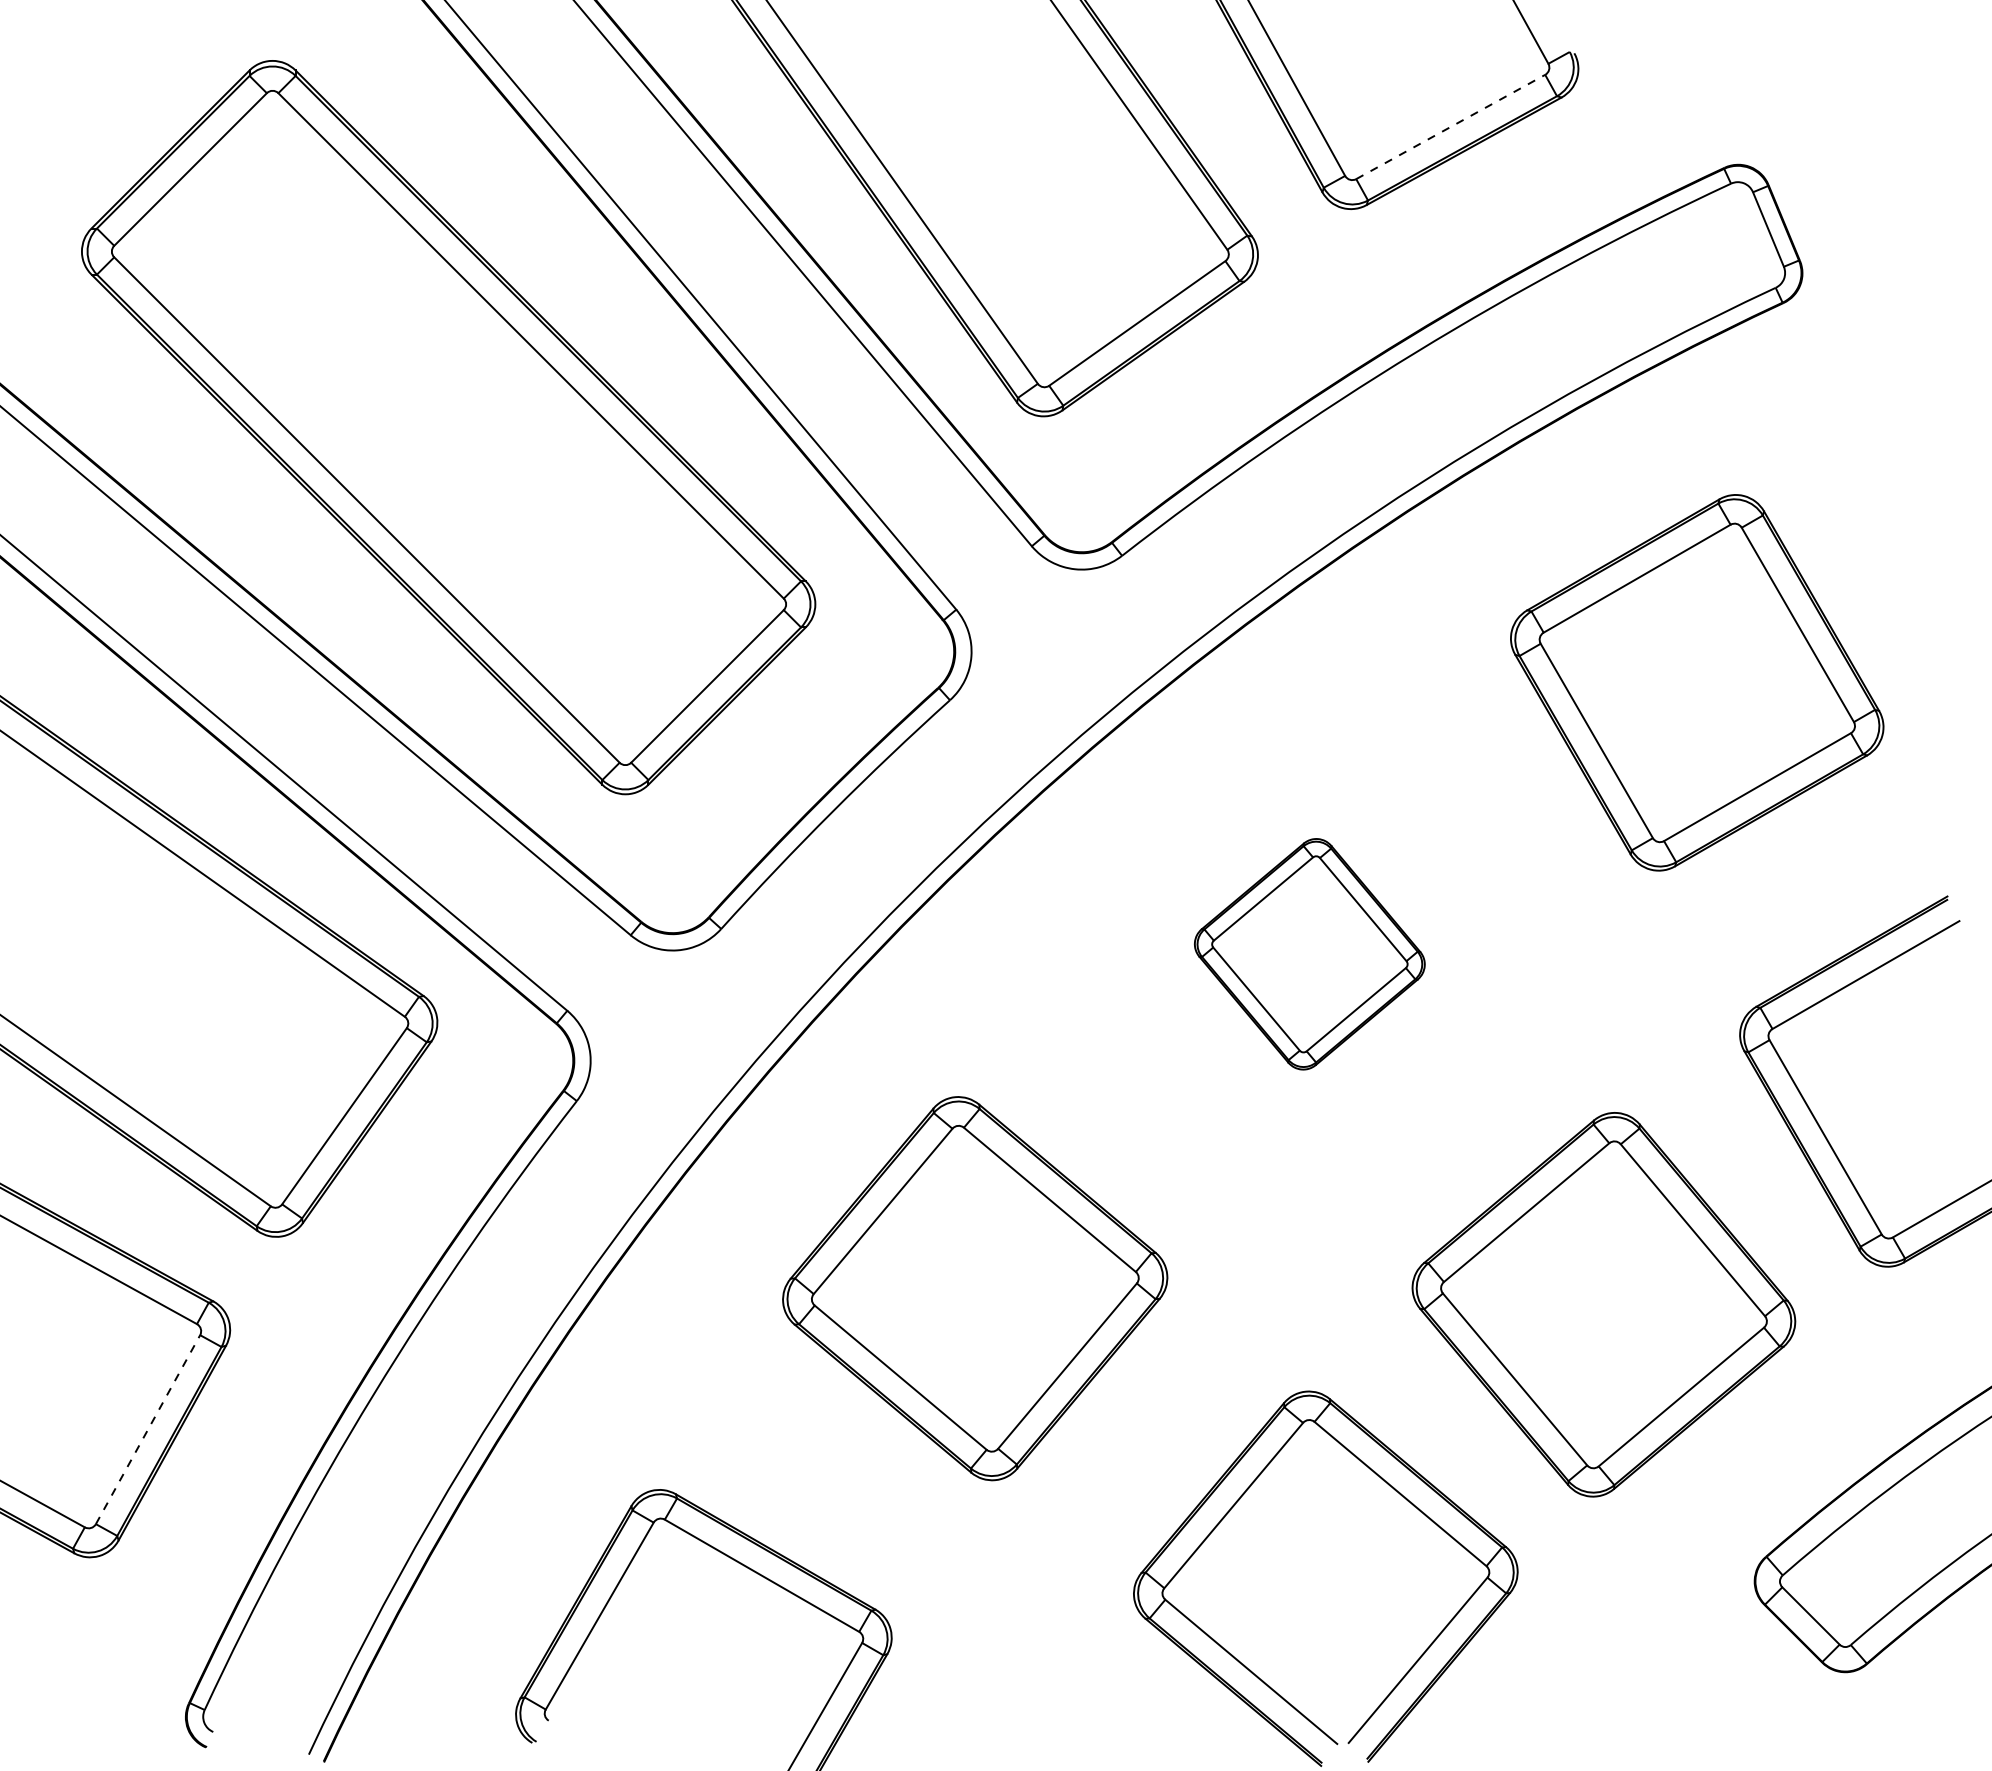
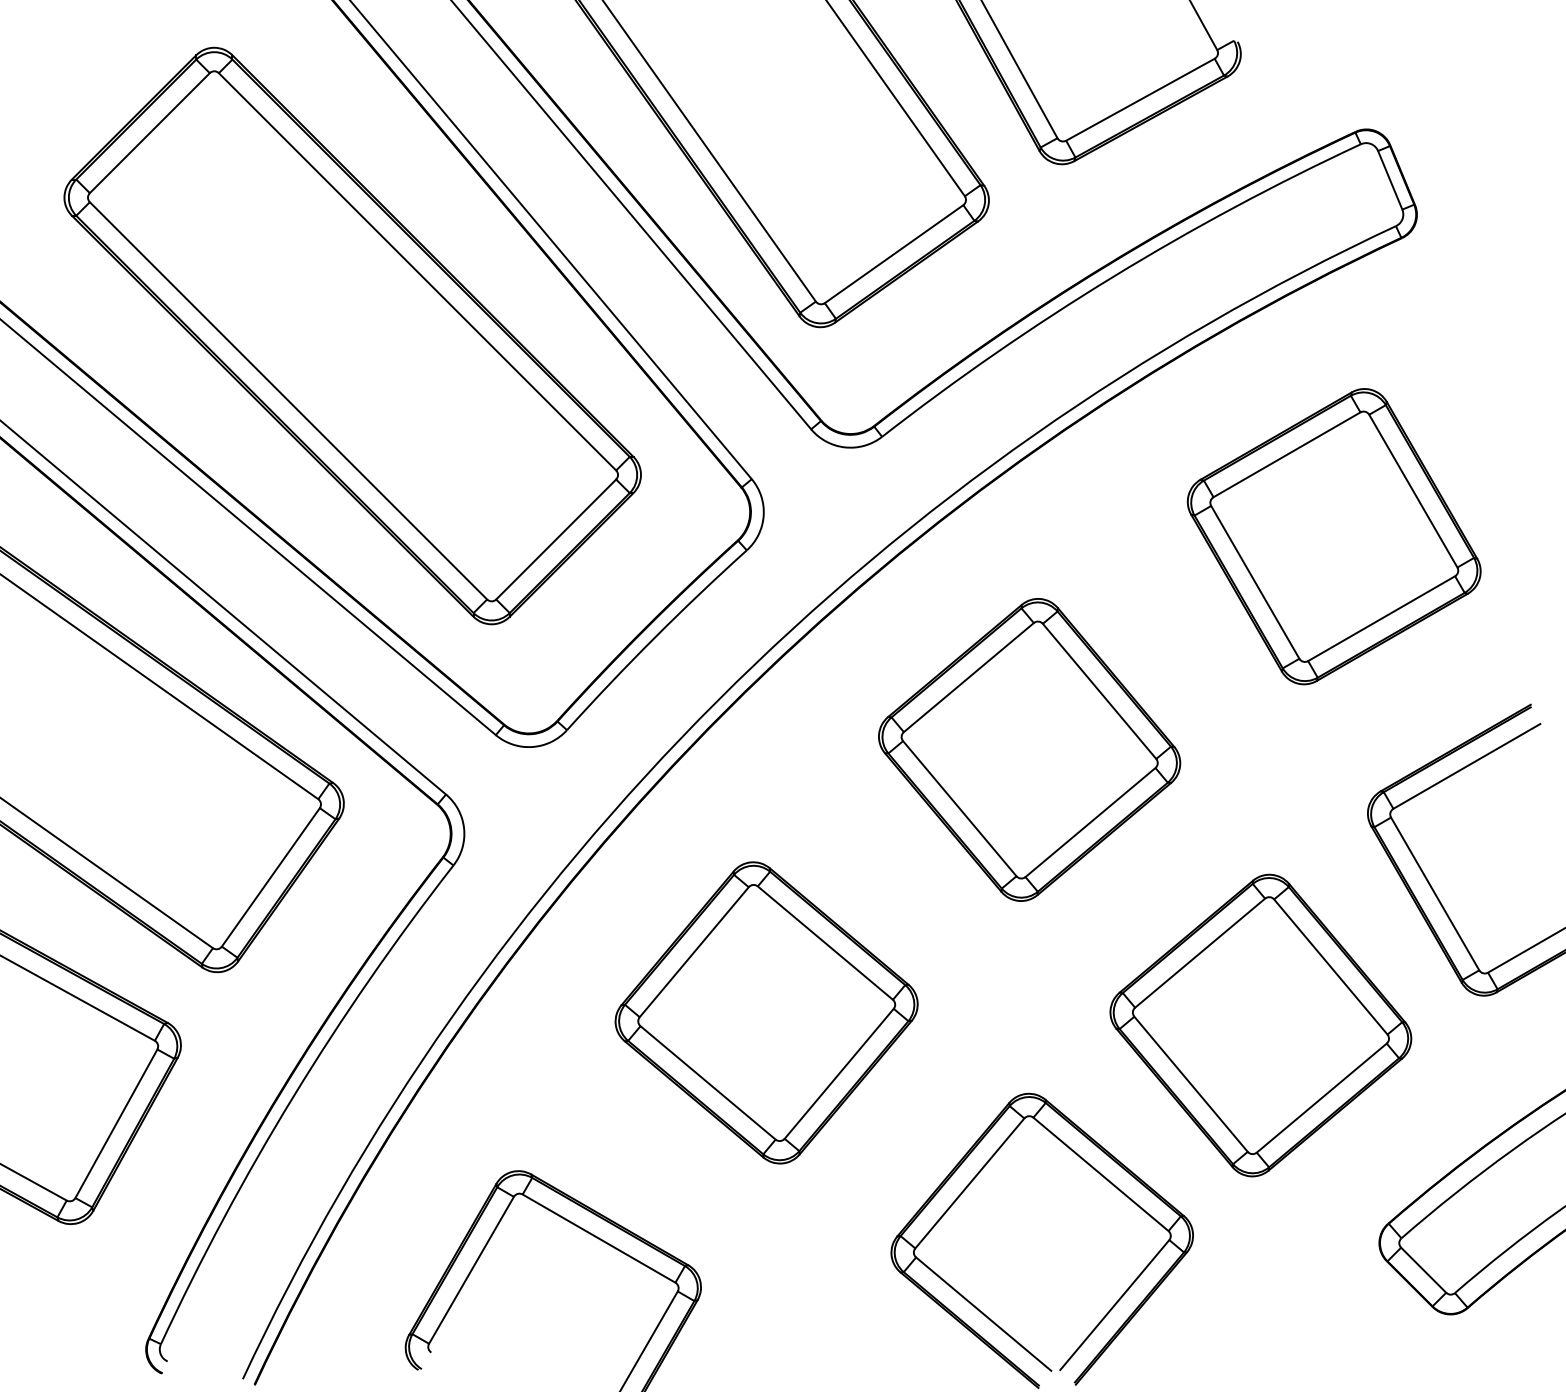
line: (1450, 126) -> (1140, 99), dashed -> solid
part: (1309, 954) -> (1029, 750), size x1.67
line: (148, 1429) -> (116, 1123), dashed -> solid

